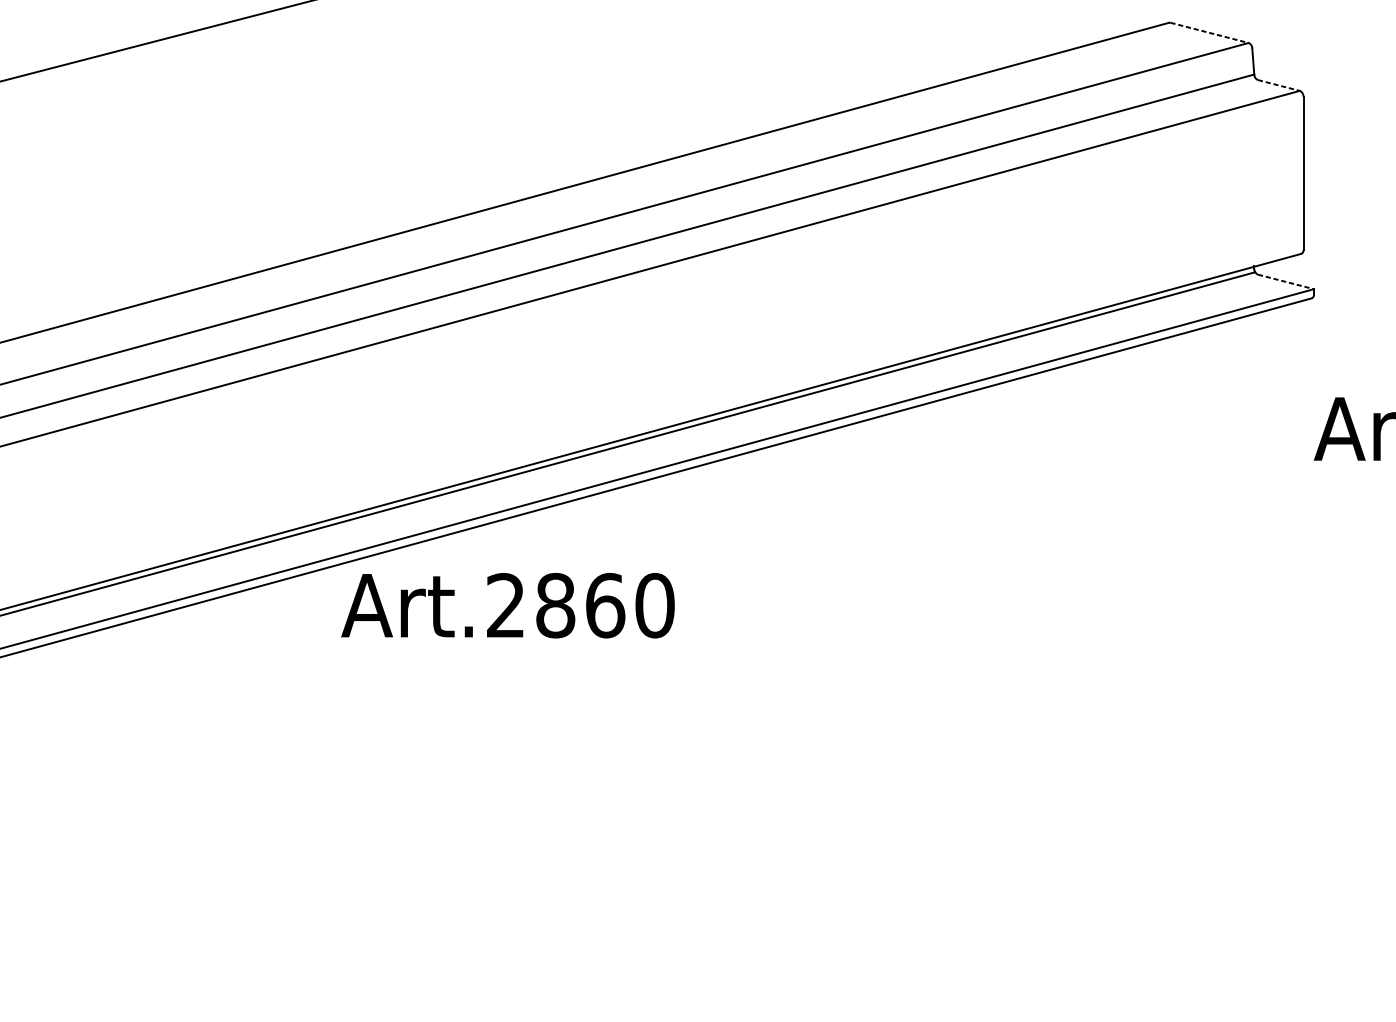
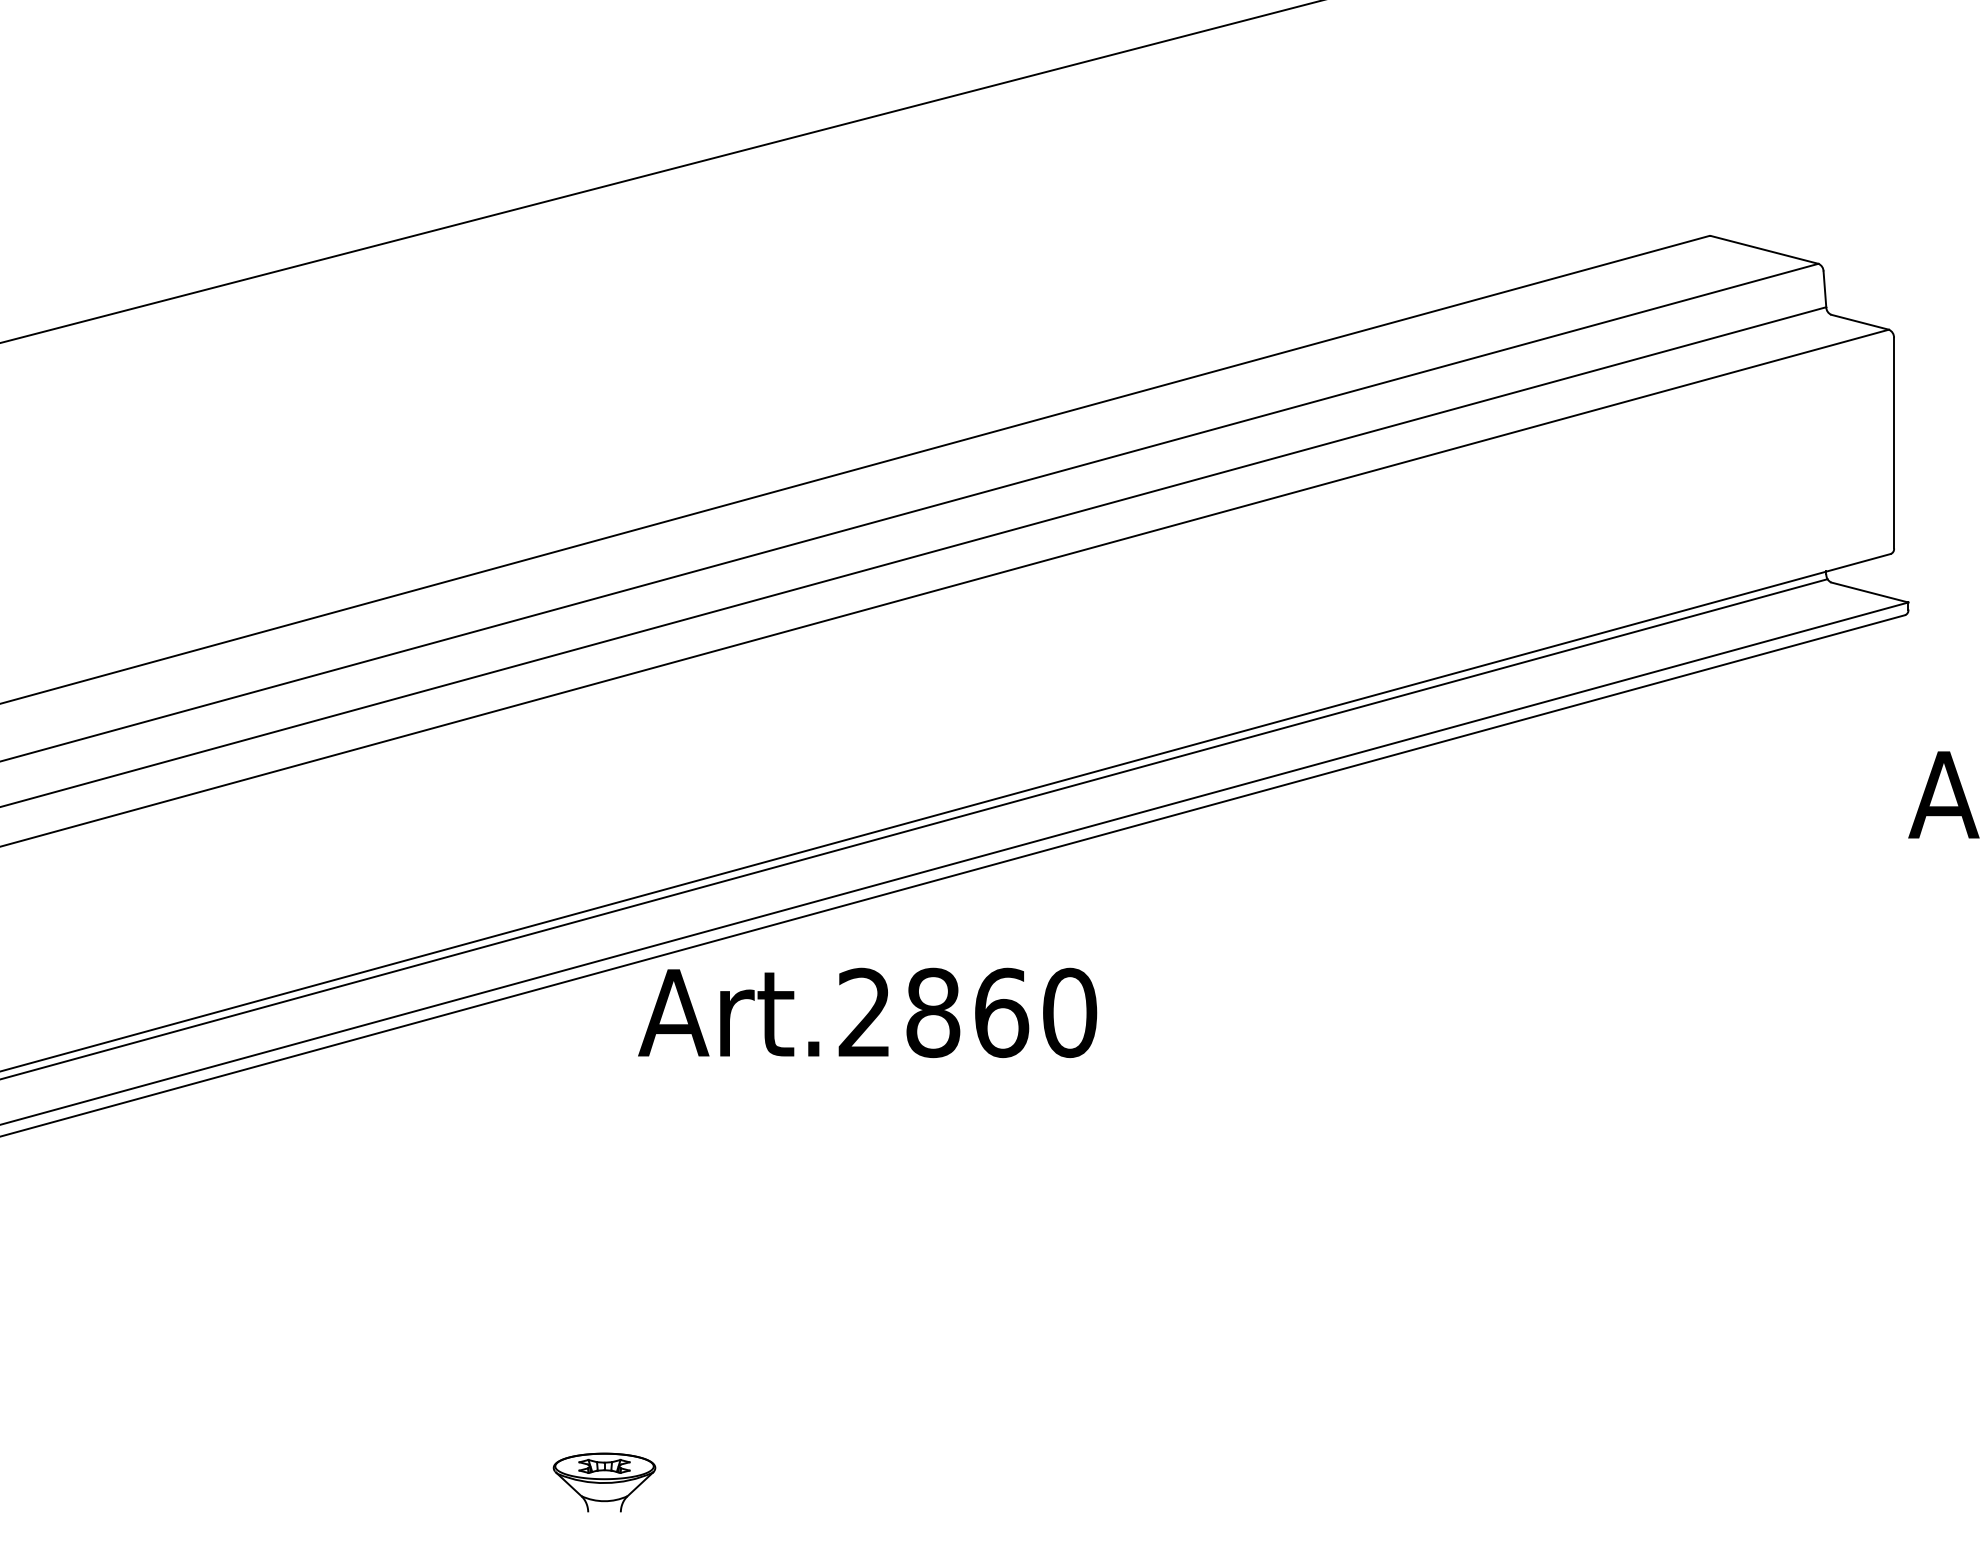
line: (1210, 33) -> (1765, 250), dashed -> solid
line: (1279, 85) -> (1860, 322), dashed -> solid
line: (1285, 281) -> (1869, 592), dashed -> solid
text: (507, 605) -> (867, 1012), moved
part: (366, 928) -> (604, 1482), added

